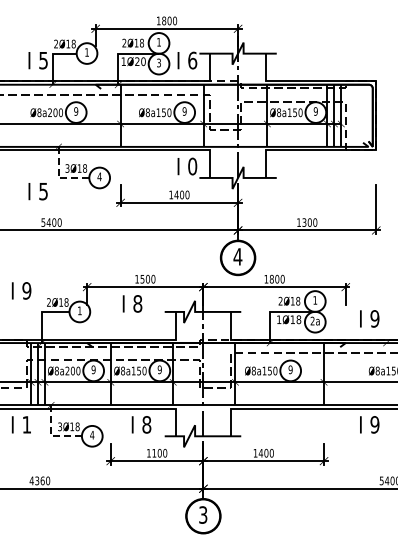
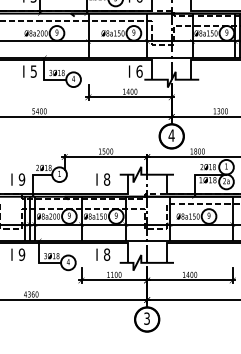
text: (192, 166) -> (139, 71), 0 -> 6
line: (58, 177) -> (44, 79), dashed -> solid
text: (37, 191) -> (29, 71), moved
text: (21, 290) -> (18, 179), moved
text: (132, 303) -> (103, 179), moved
text: (26, 424) -> (21, 254), 1 -> 9
line: (51, 436) -> (39, 263), dashed -> solid

